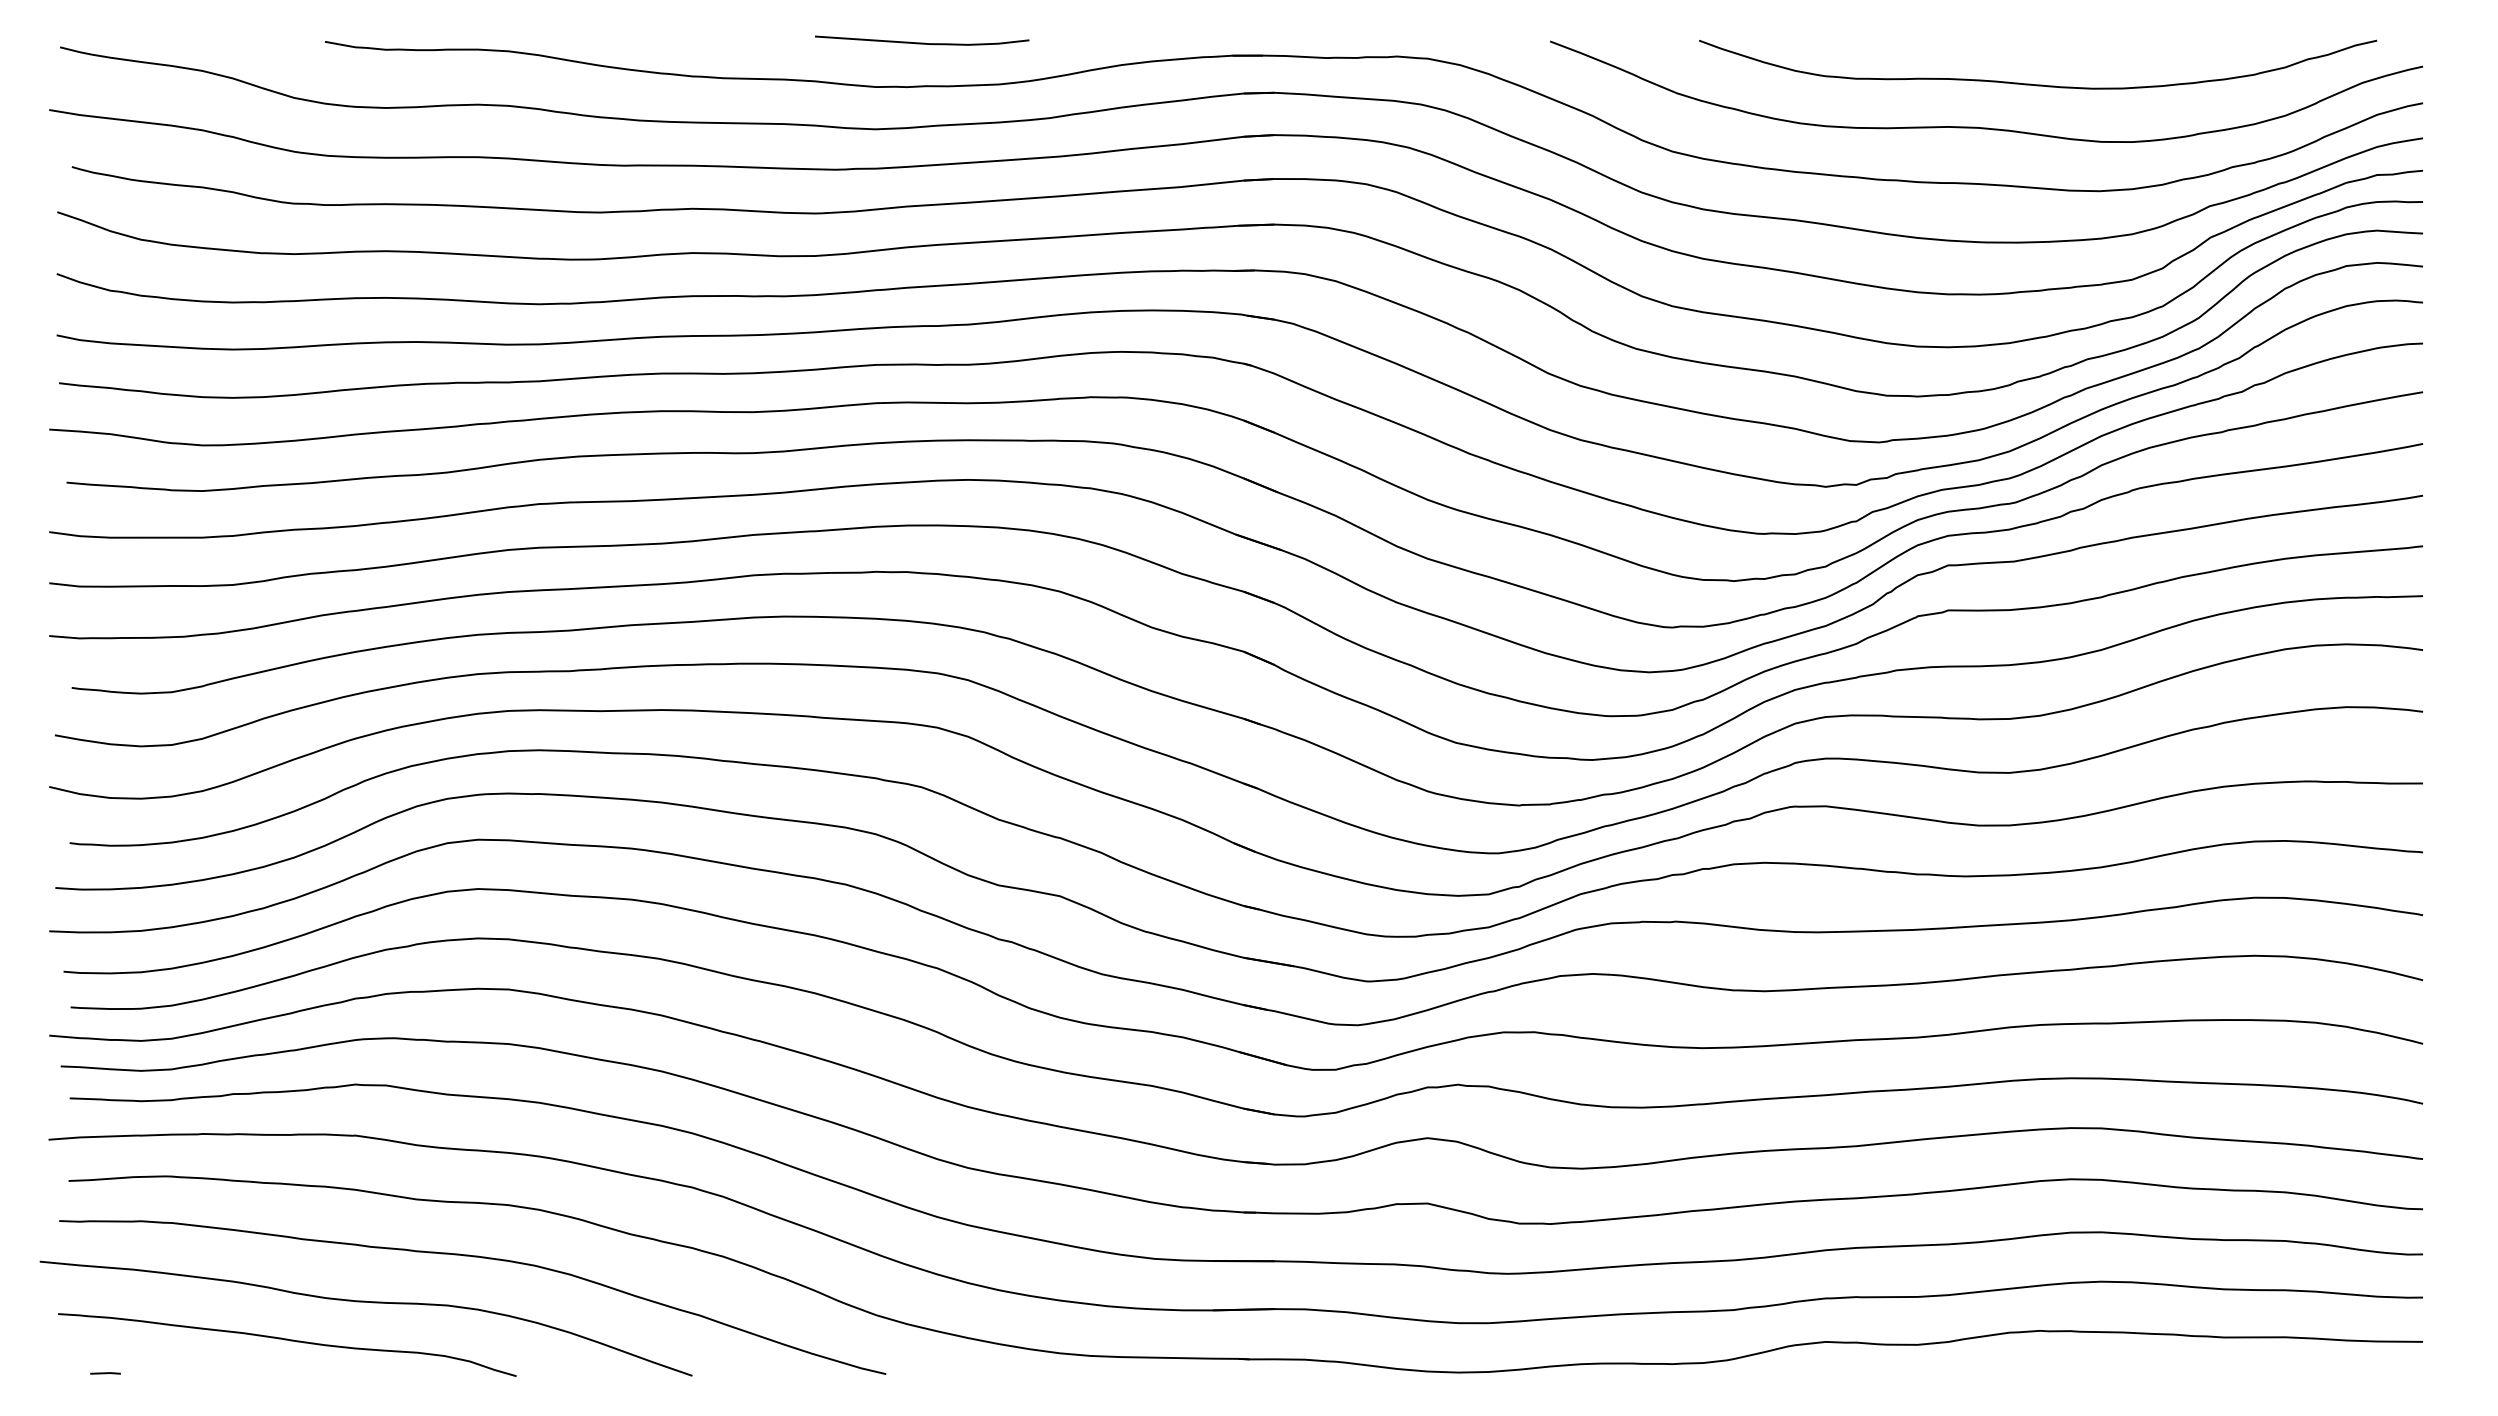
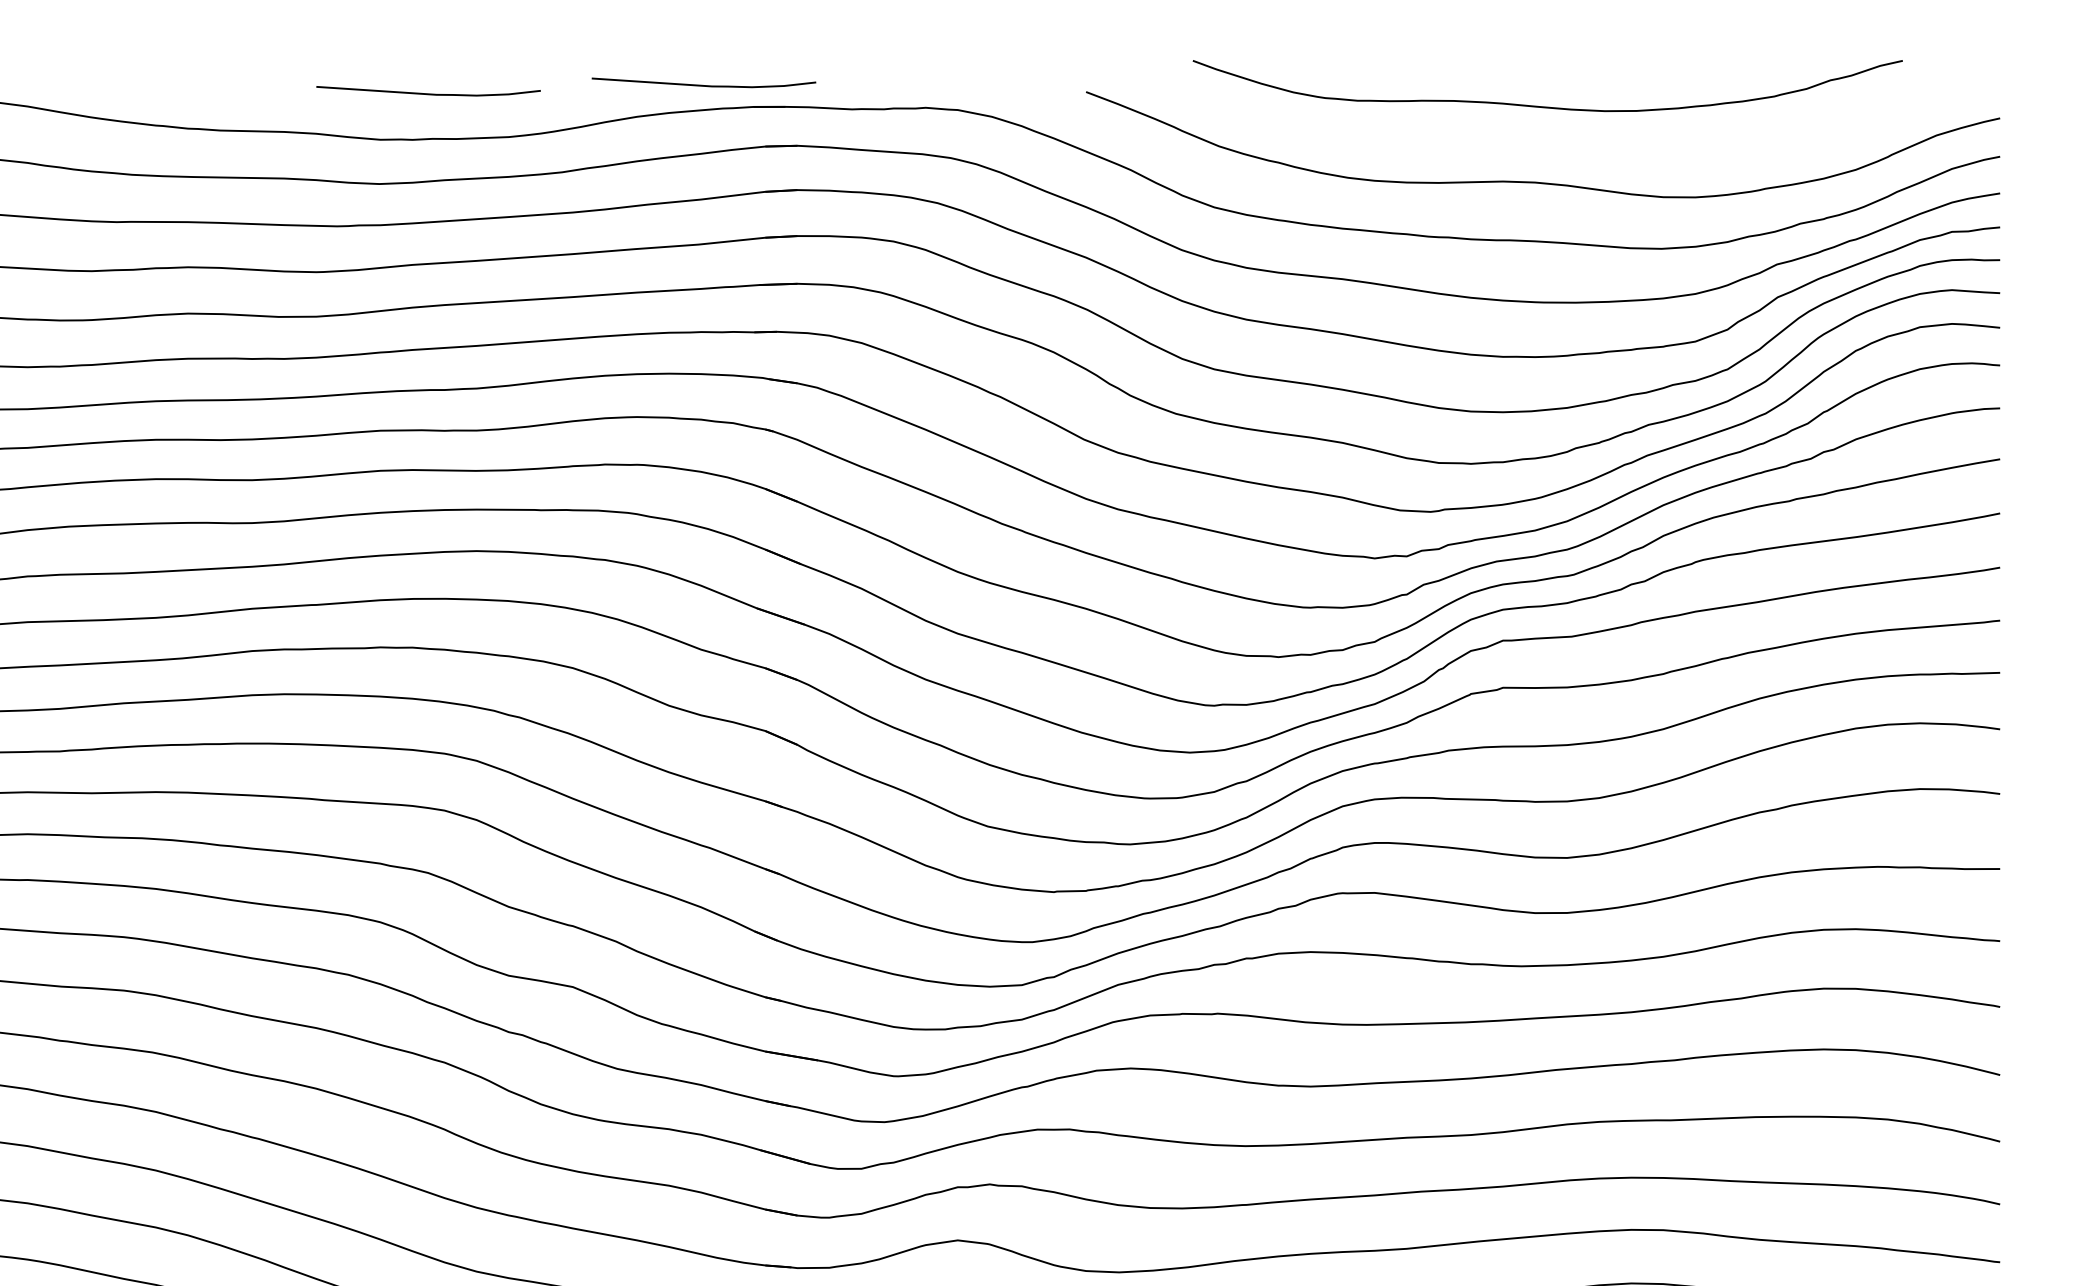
curve: (1185, 34) -> (704, 84), added
curve: (2038, 84) -> (1548, 106), moved

